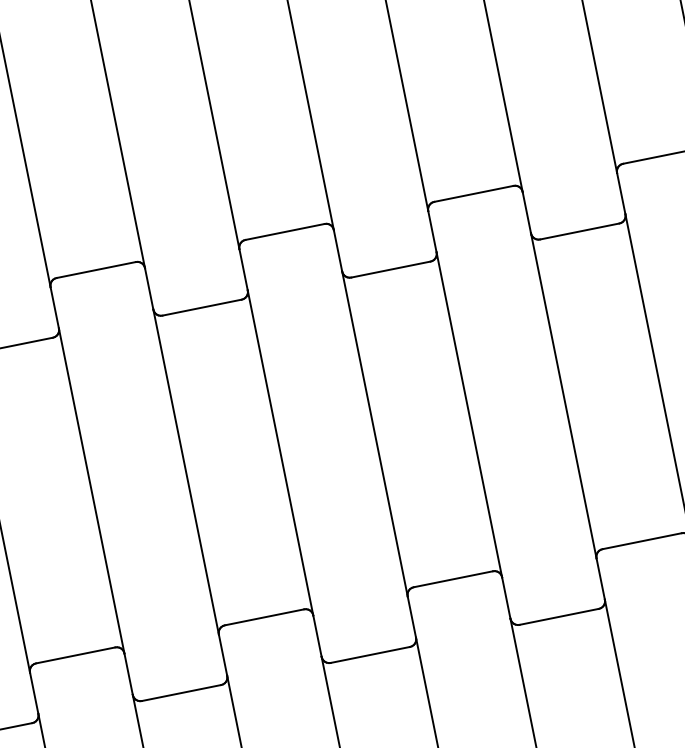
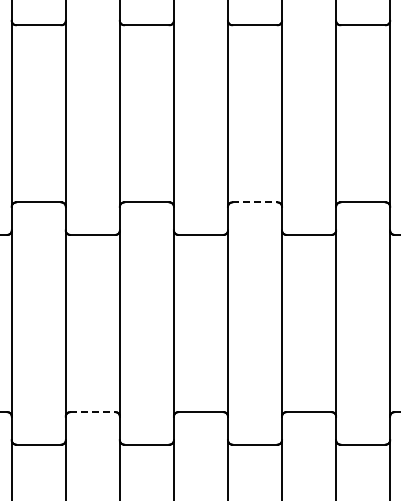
line: (474, 193) -> (255, 202), solid -> dashed
line: (264, 618) -> (92, 412), solid -> dashed

